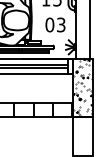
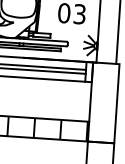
hatch: (82, 86) -> (103, 100), removed

